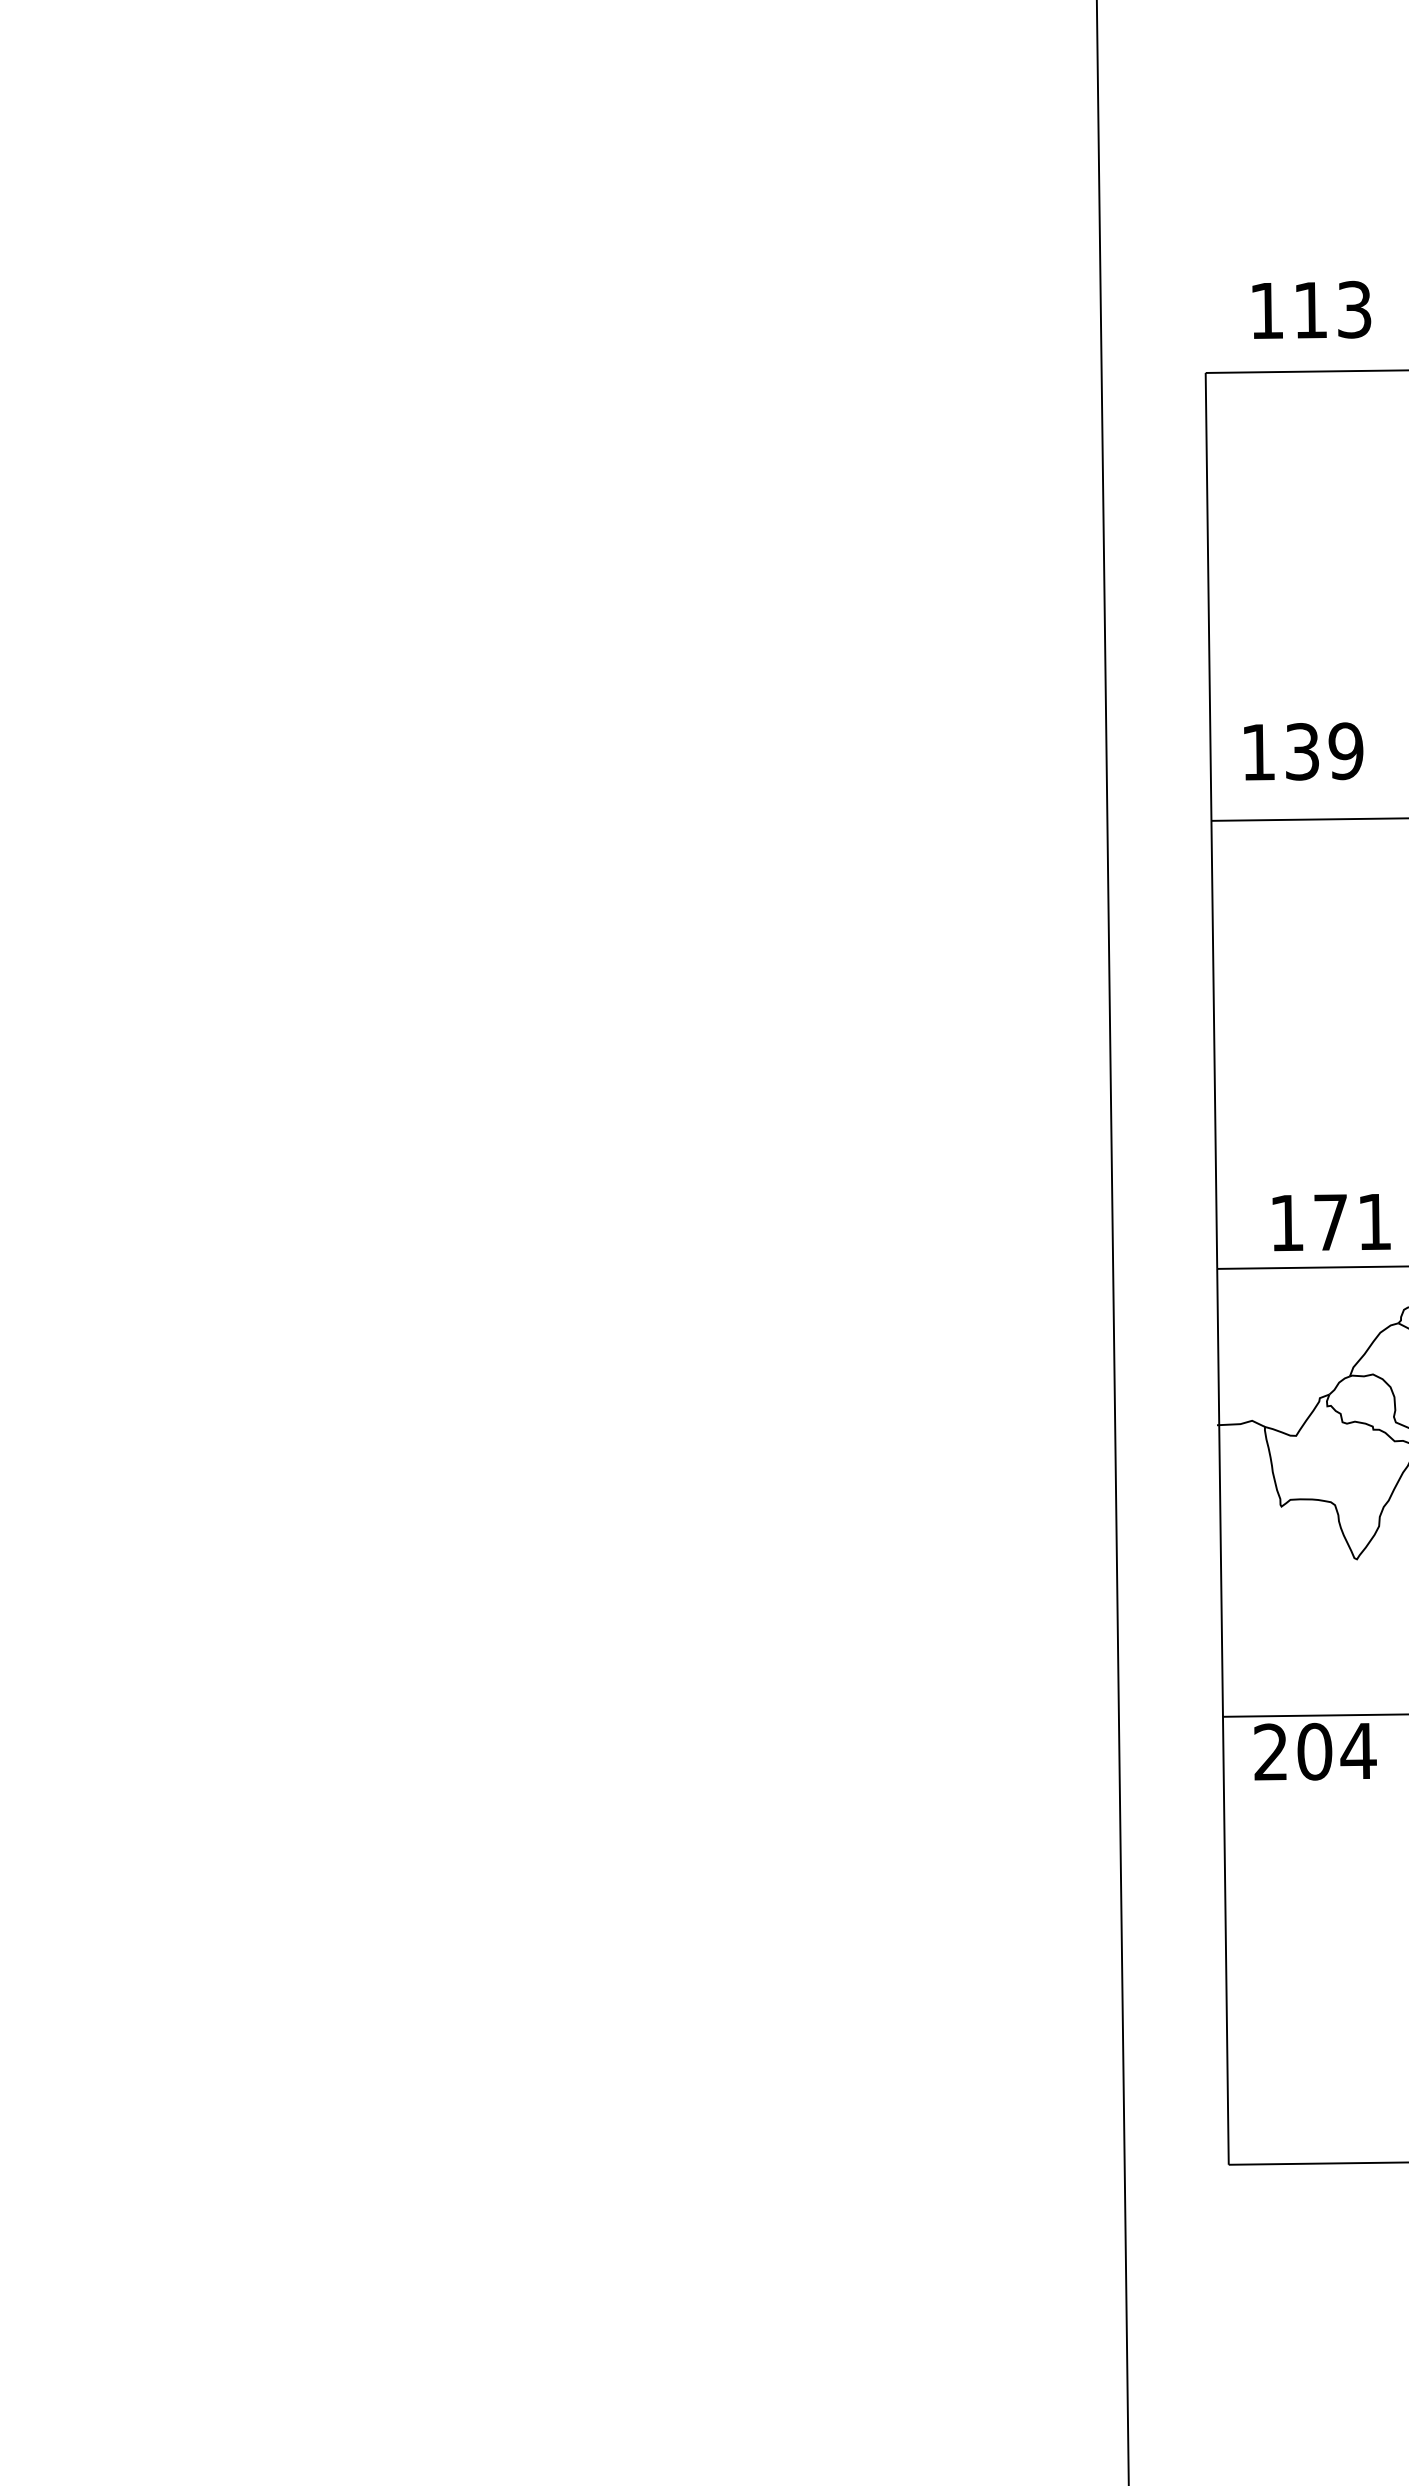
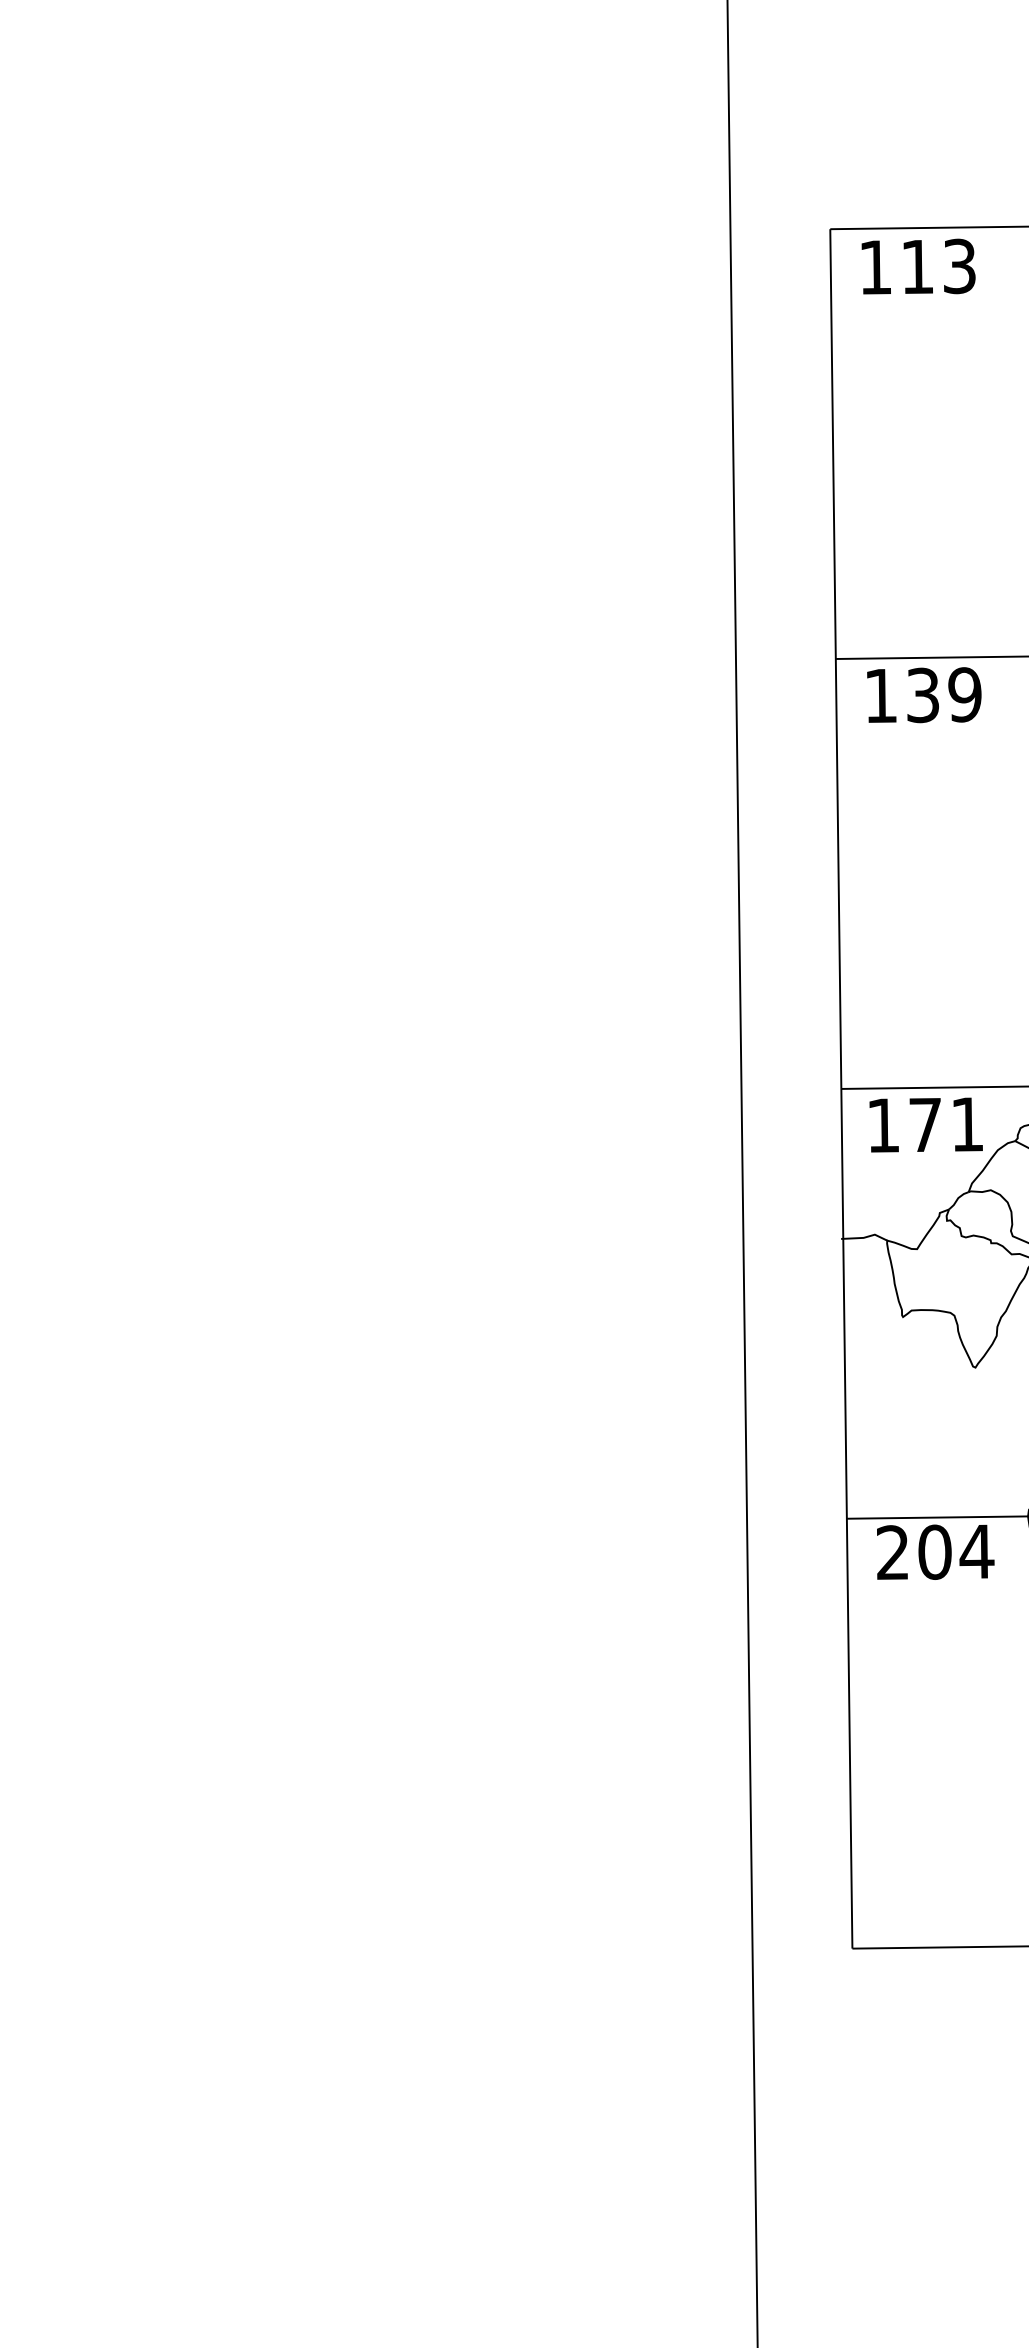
text: (1311, 309) -> (918, 266), moved
text: (1303, 751) -> (924, 695), moved
text: (1331, 1222) -> (926, 1125), moved

